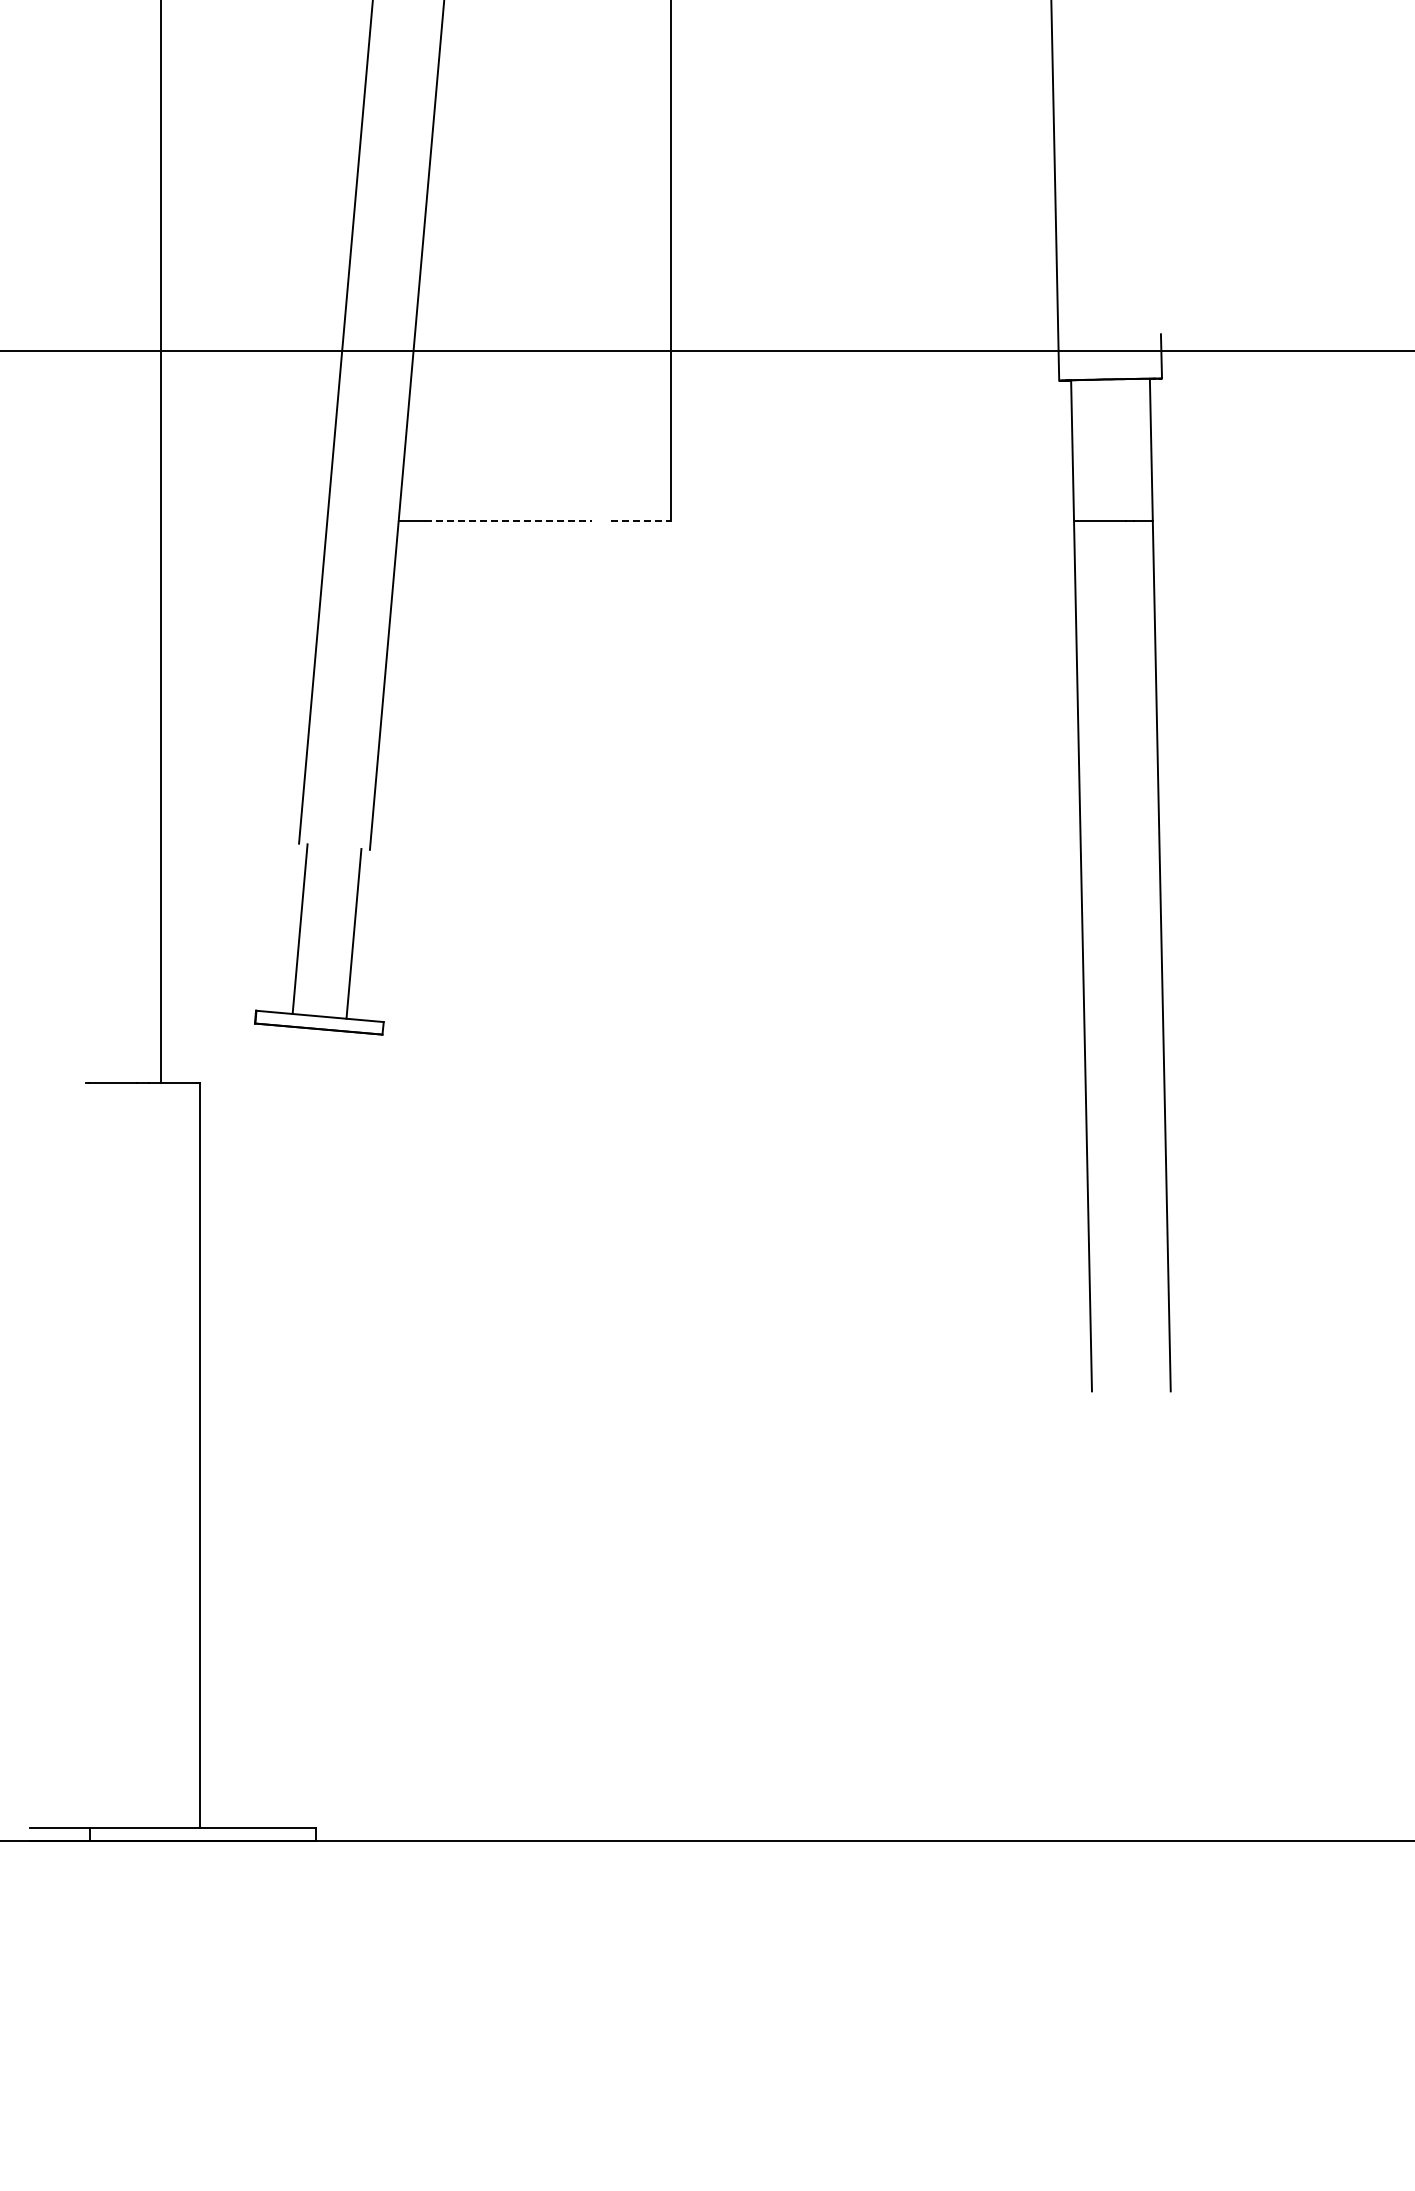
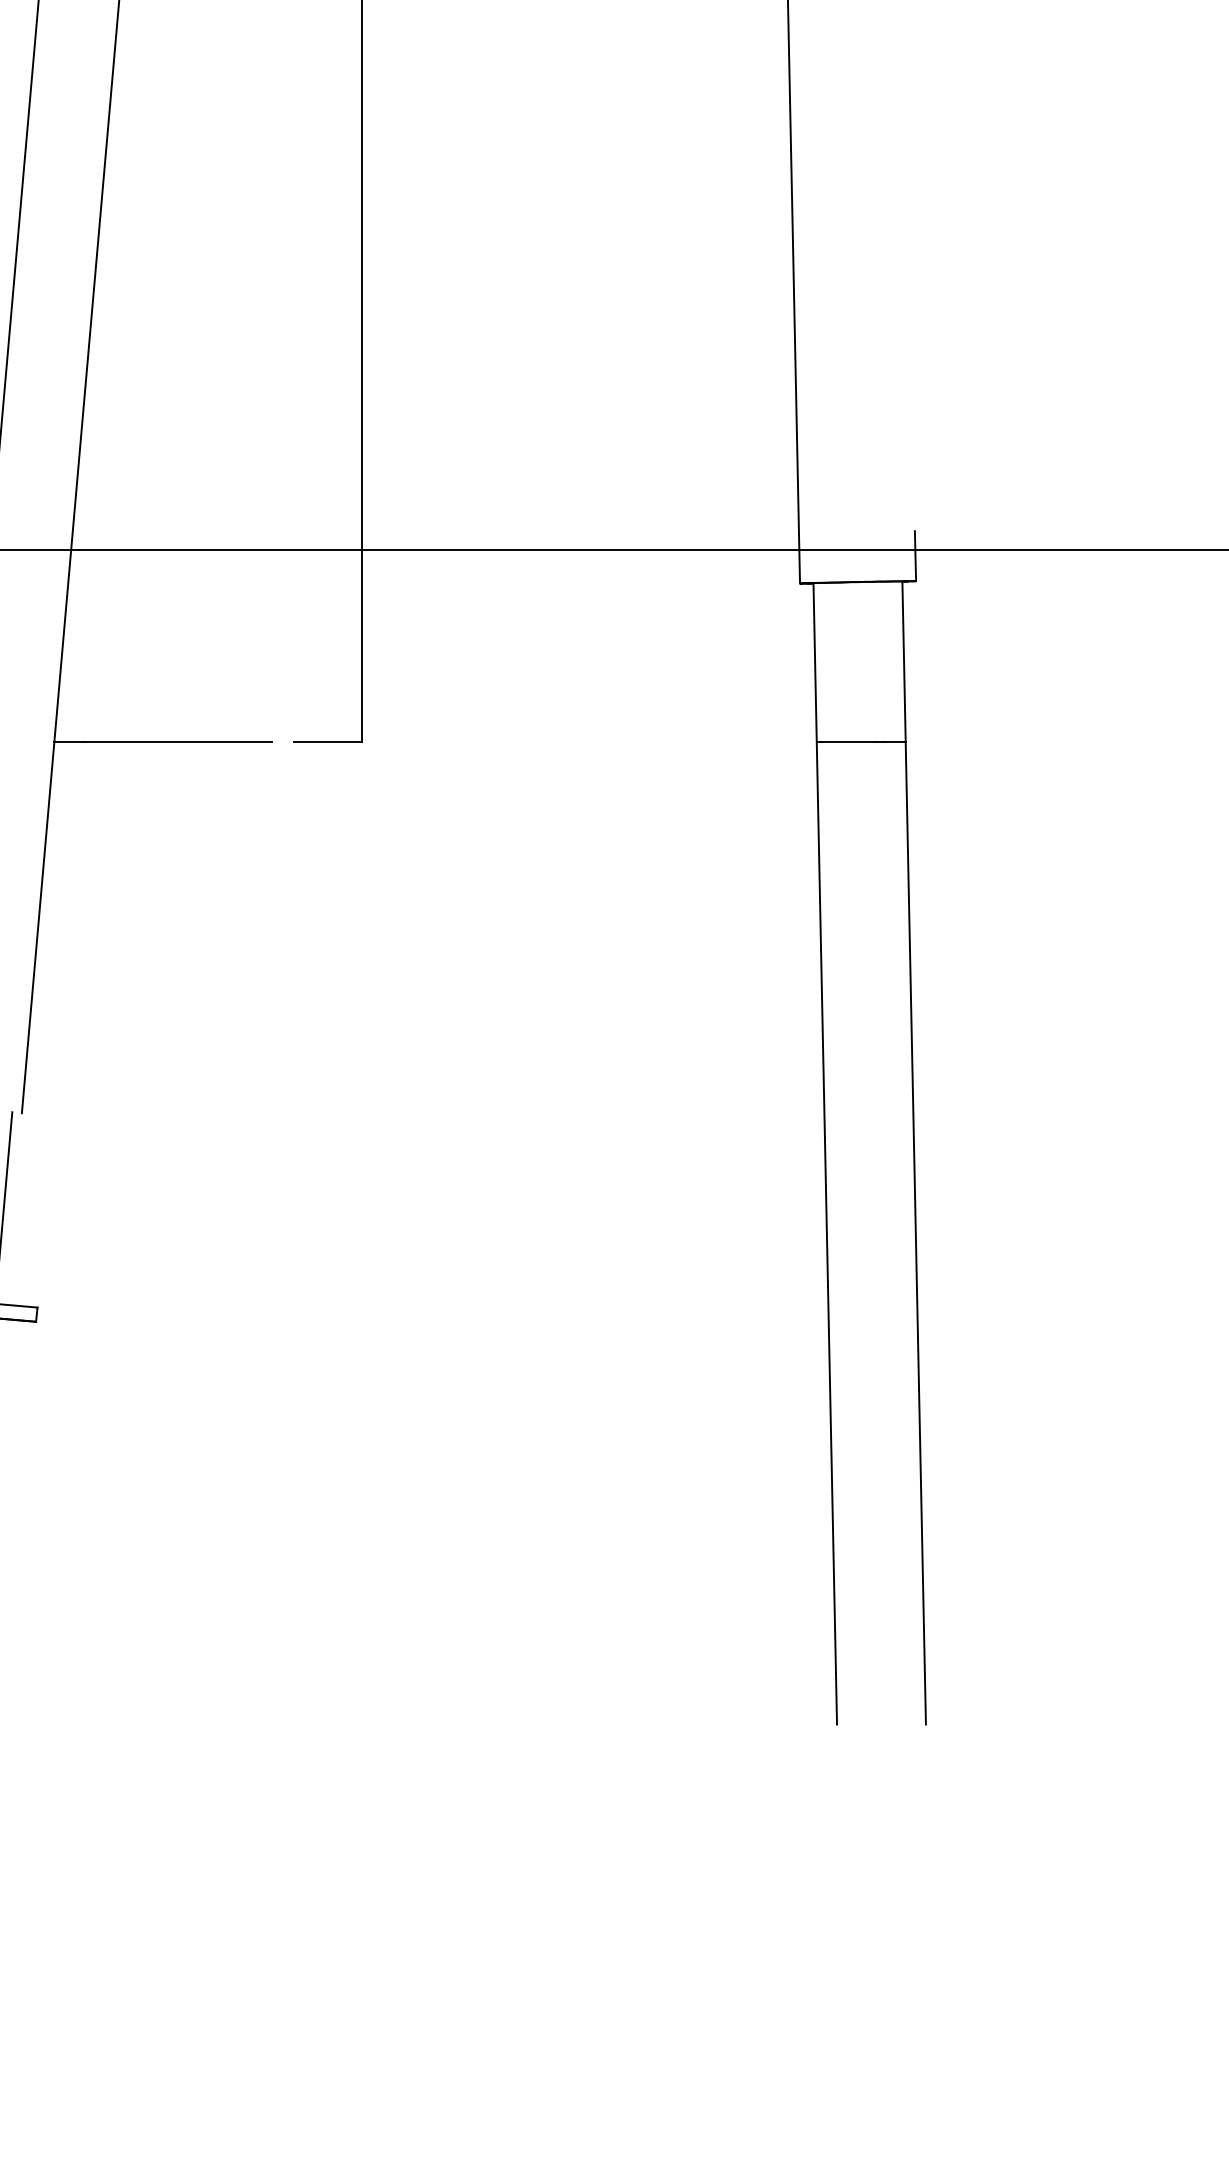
line: (509, 521) -> (179, 742), dashed -> solid
line: (641, 521) -> (328, 742), dashed -> solid

